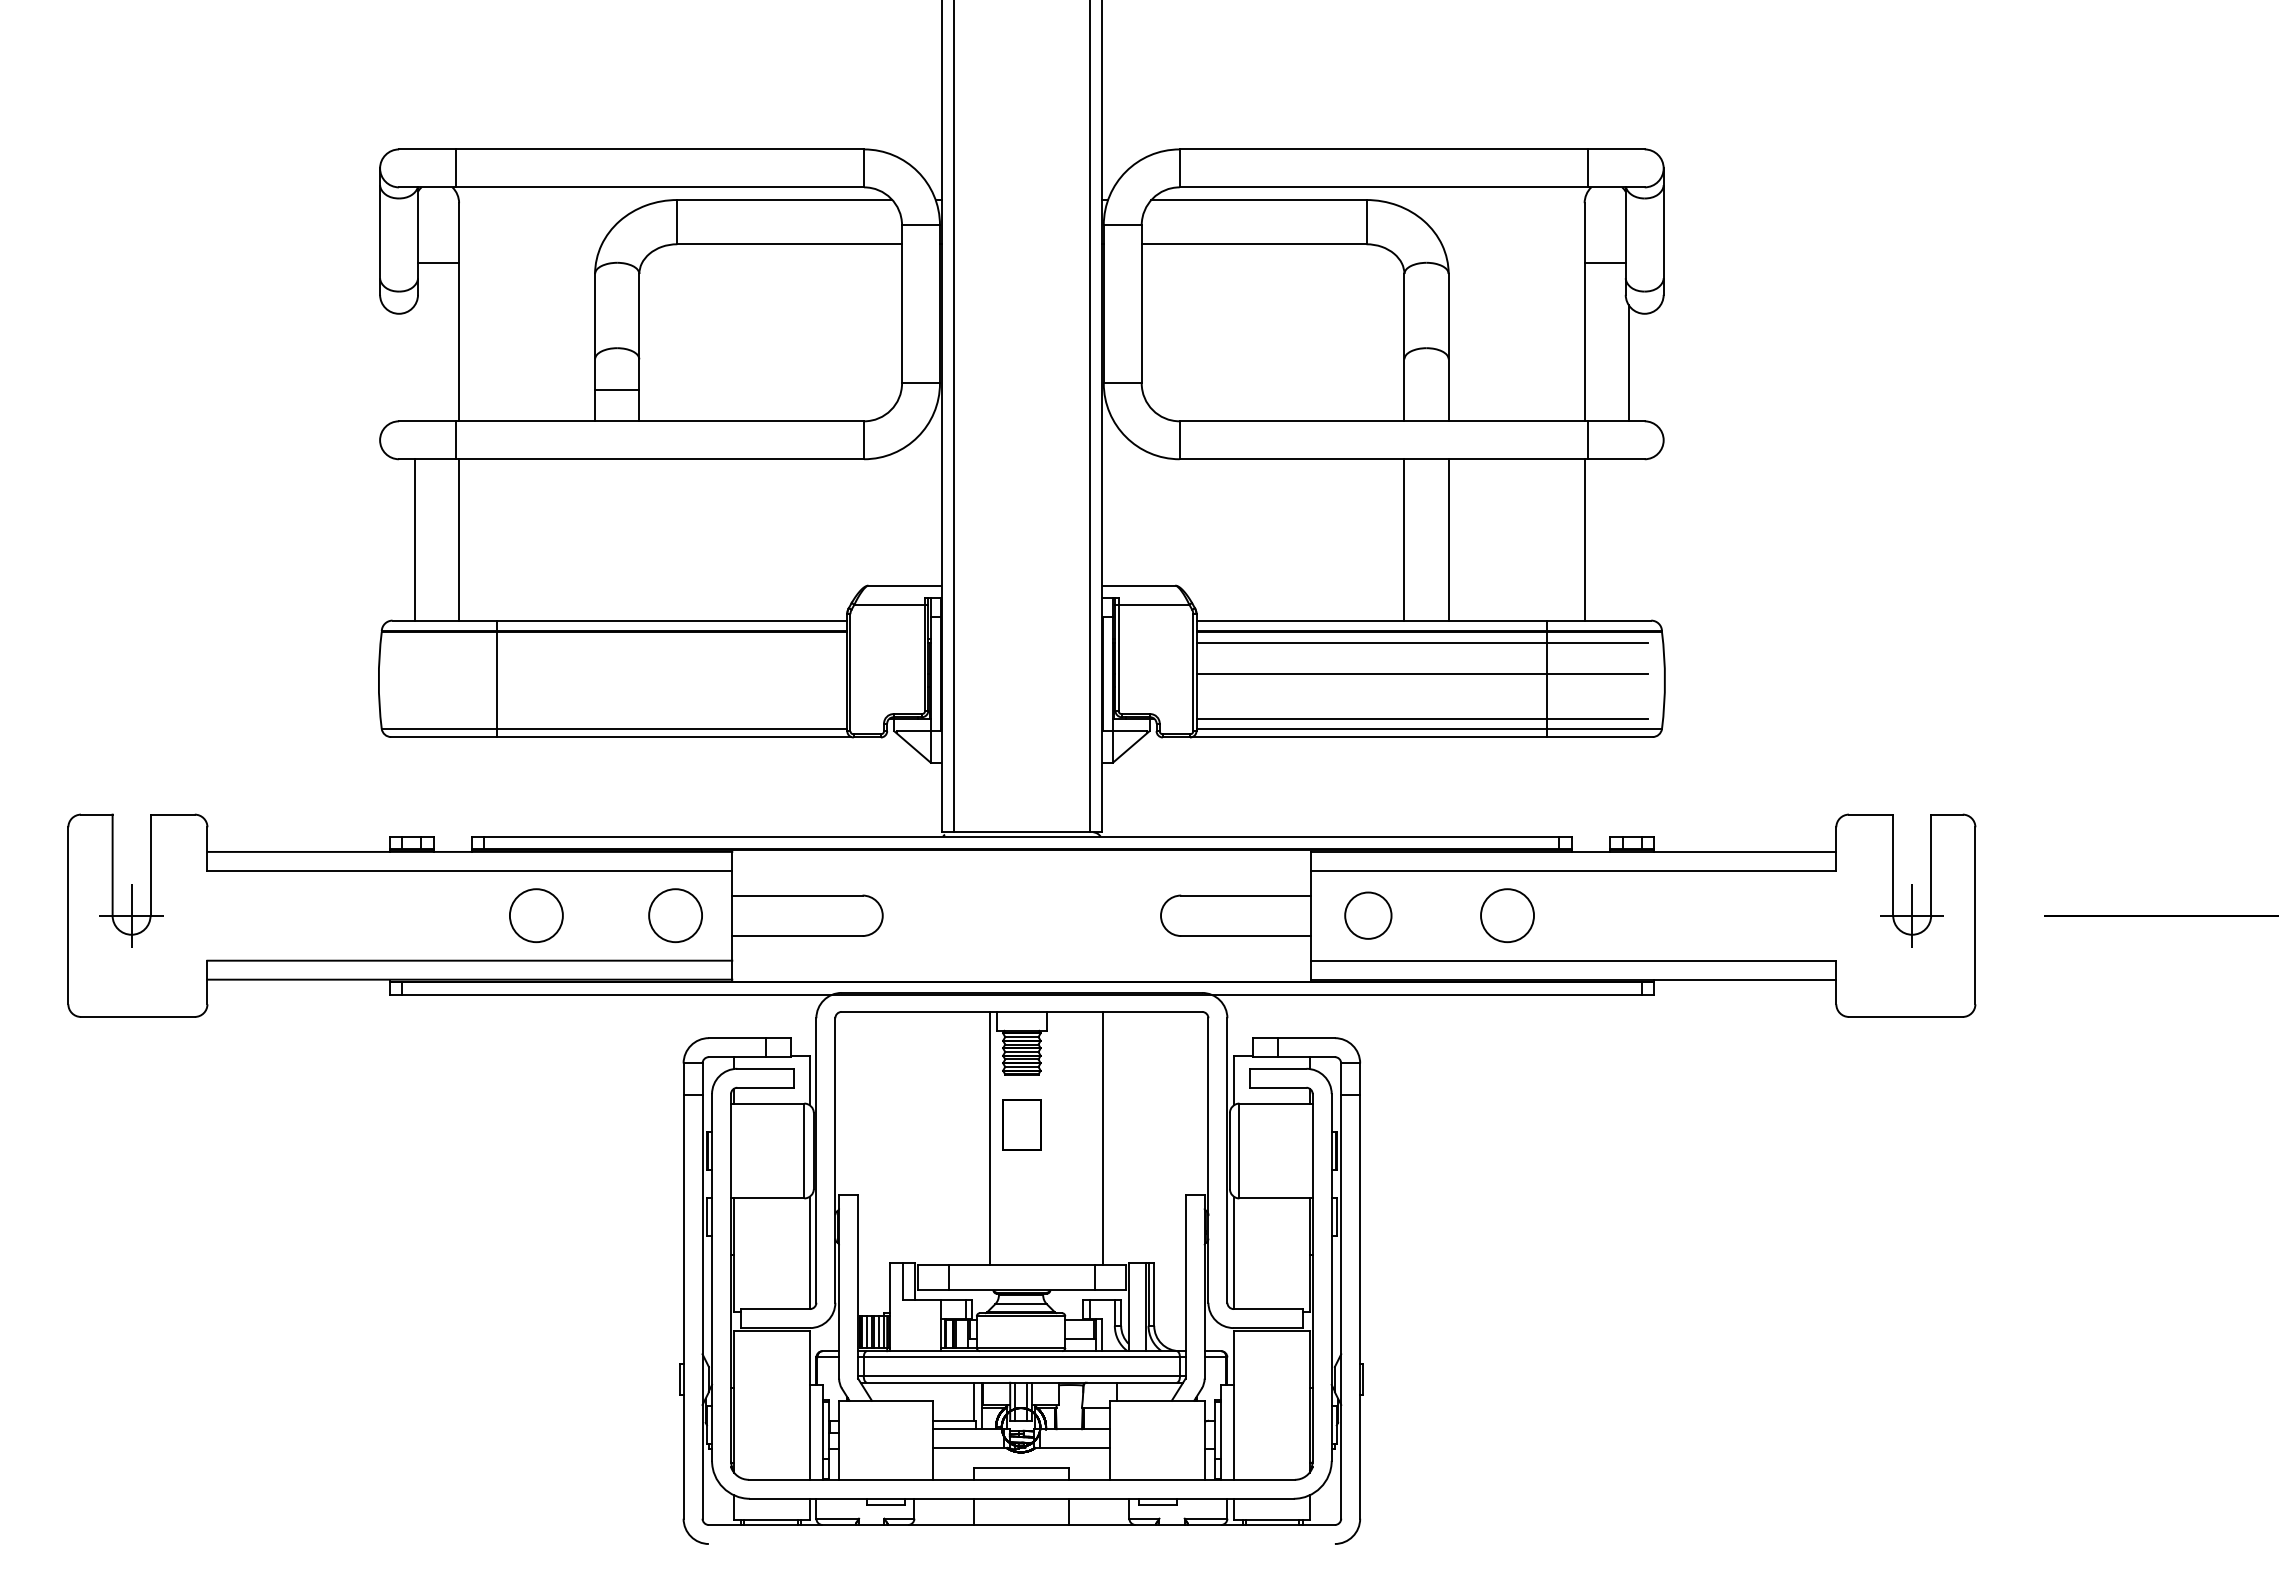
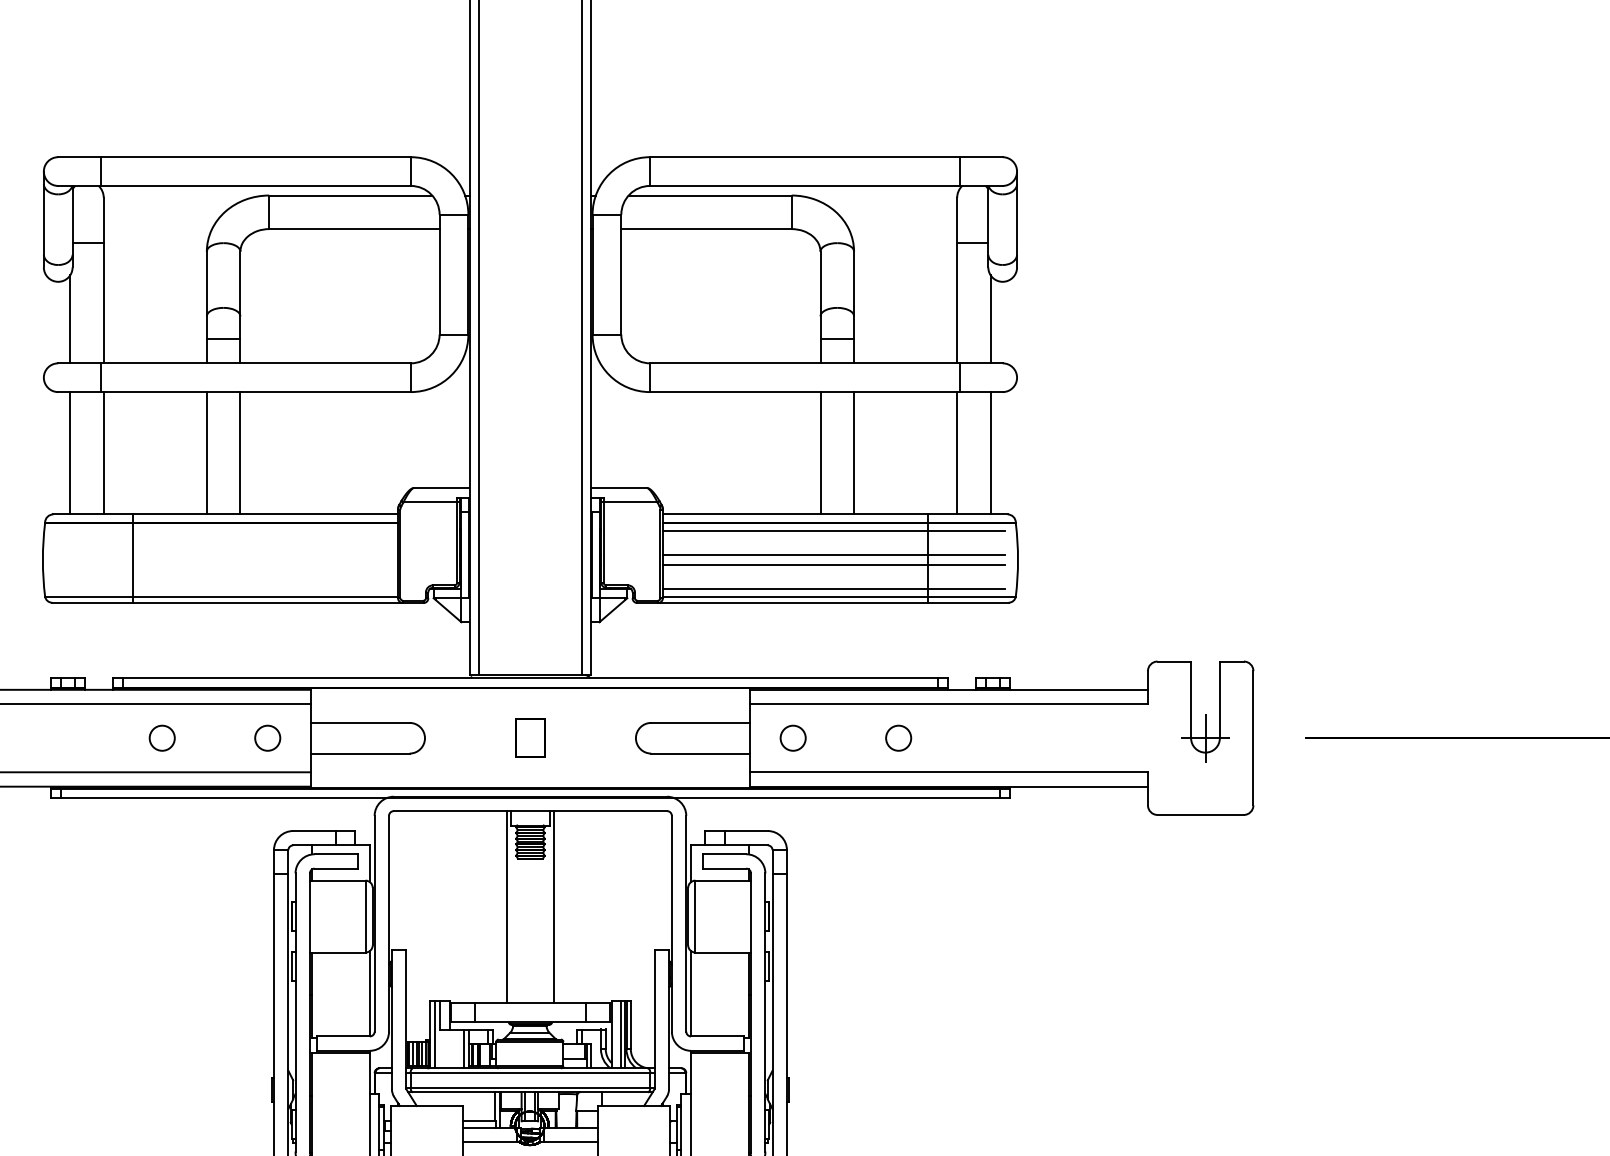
line: (414, 363) -> (69, 319), added
line: (1426, 389) -> (837, 339), added
line: (595, 539) -> (207, 452), added
line: (639, 539) -> (240, 452), added
line: (1628, 539) -> (990, 452), added
line: (1421, 686) -> (833, 564), added
circle: (535, 915) -> (161, 738), size x0.62
circle: (674, 915) -> (267, 738), size x0.62
circle: (1368, 915) -> (793, 738), size x0.71
circle: (1507, 915) -> (898, 738), size x0.62
part: (1021, 1124) -> (530, 738), moved
line: (1102, 1137) -> (554, 906), moved
line: (896, 1306) -> (435, 1034), added
line: (1140, 1306) -> (620, 1034), added
line: (934, 1325) -> (464, 1048), added

